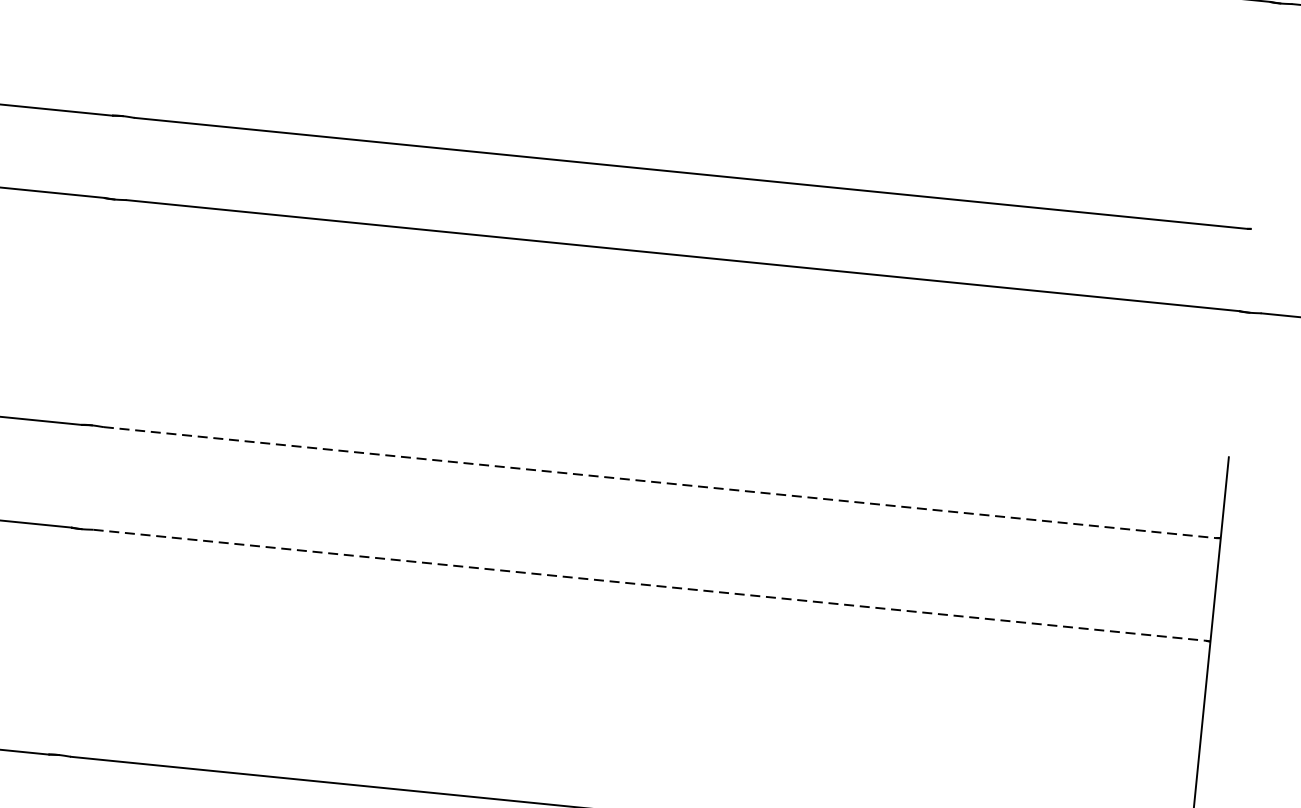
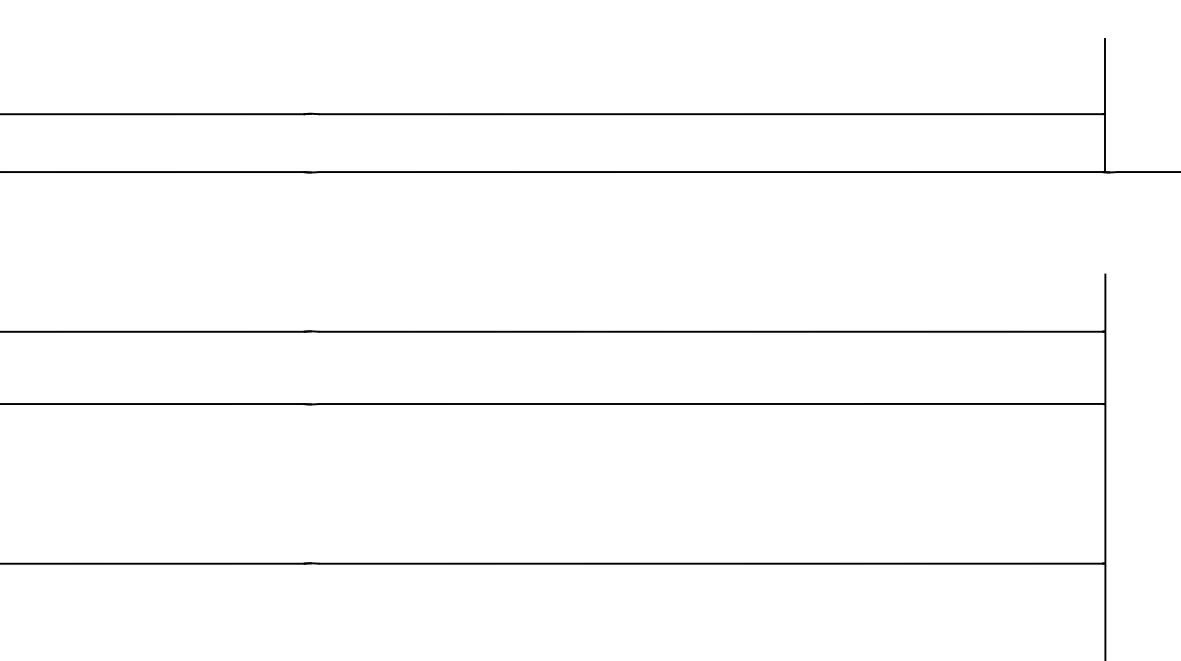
line: (1253, 217) -> (1105, 105), added
line: (660, 482) -> (711, 331), dashed -> solid
line: (650, 584) -> (711, 403), dashed -> solid

